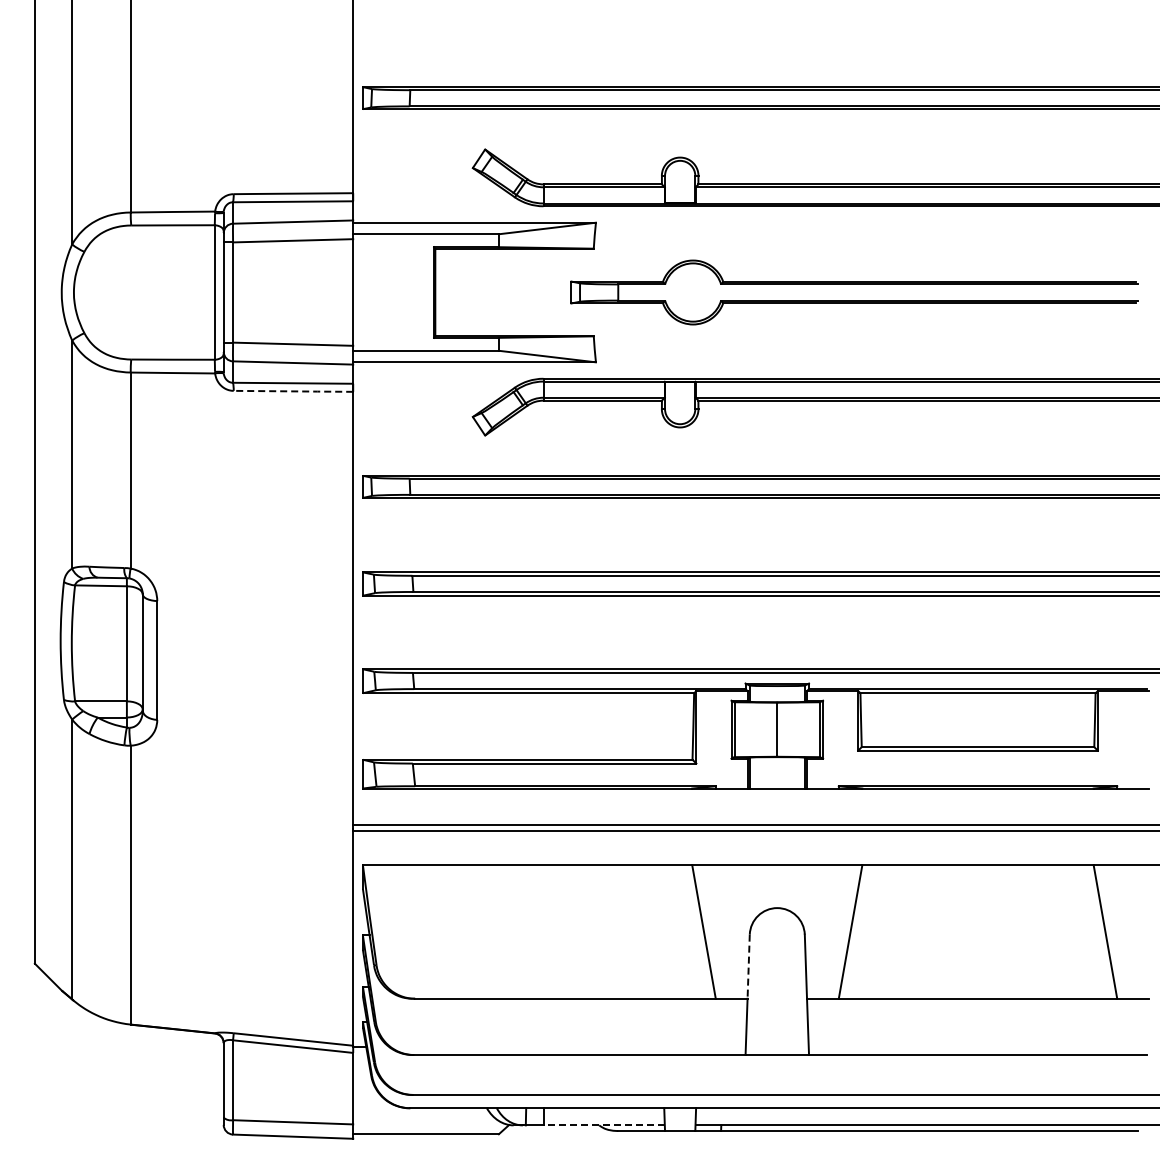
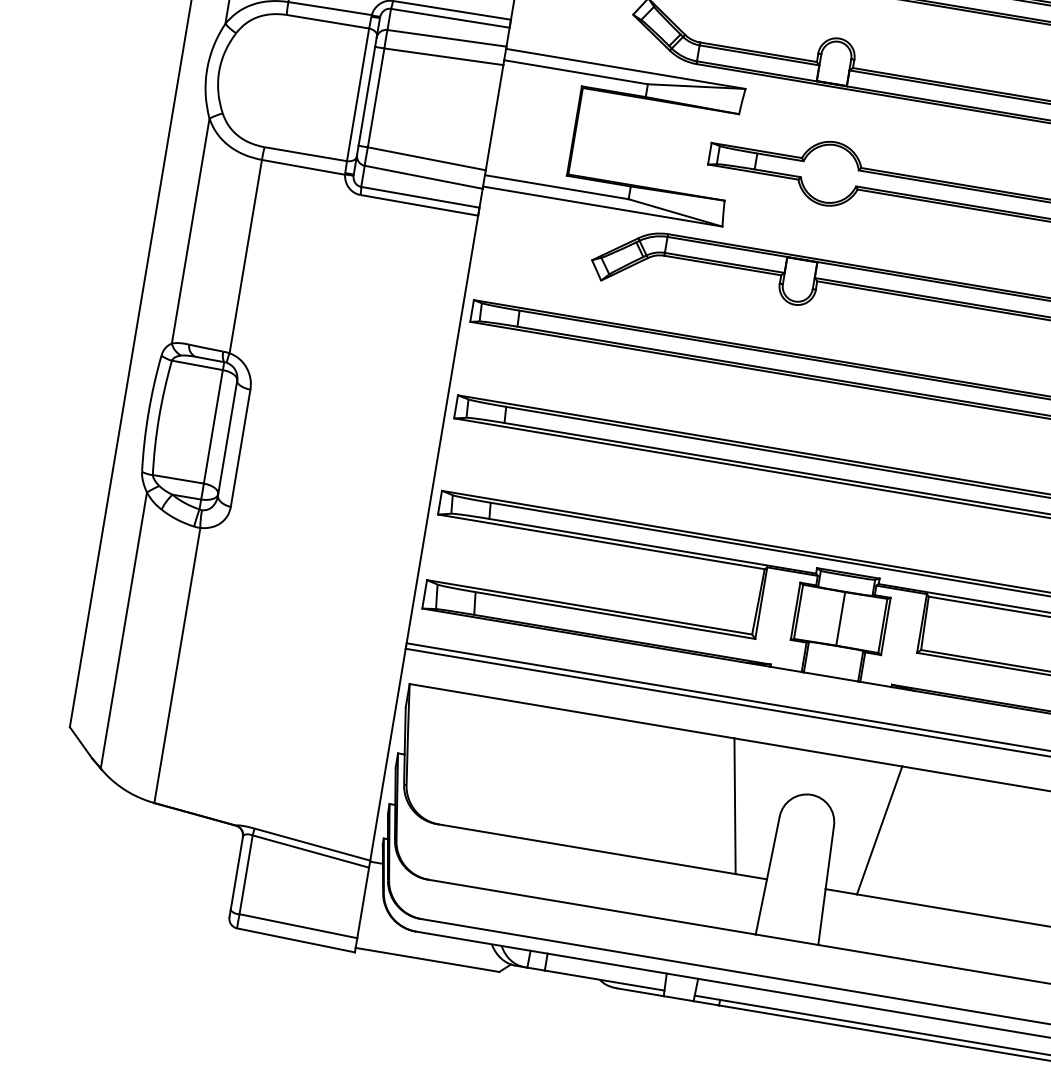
line: (294, 391) -> (420, 205), dashed -> solid
line: (748, 967) -> (773, 848), dashed -> solid
line: (604, 1125) -> (604, 980), dashed -> solid

